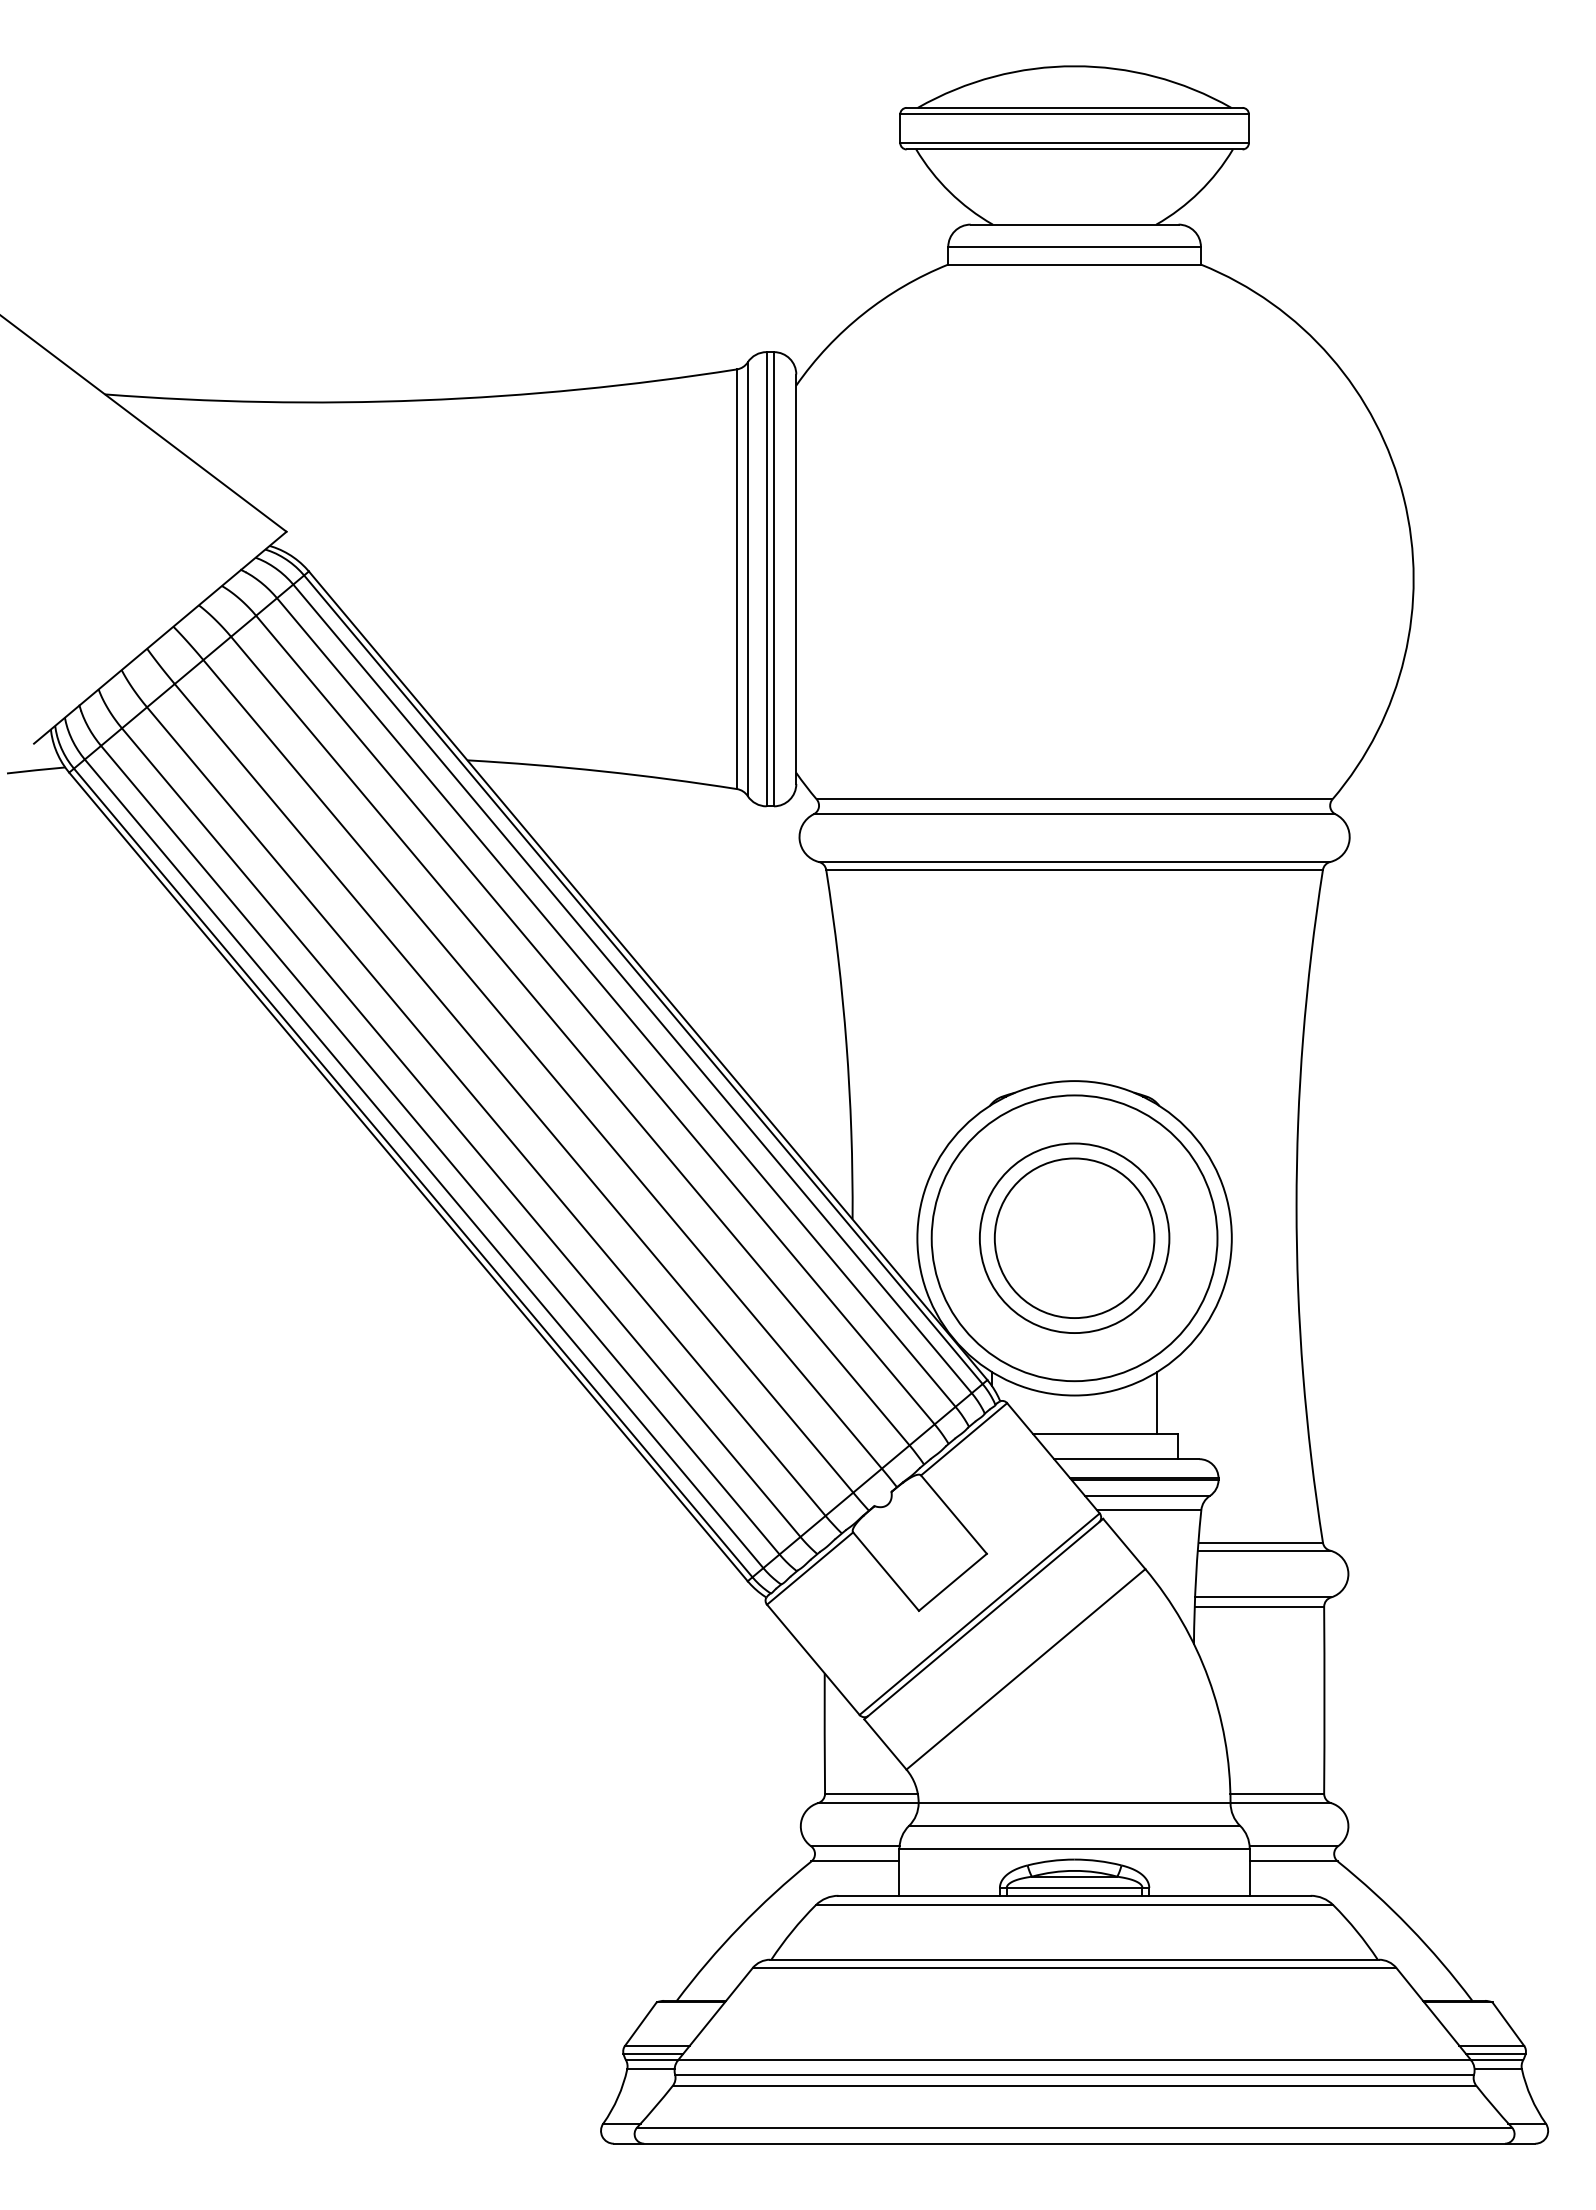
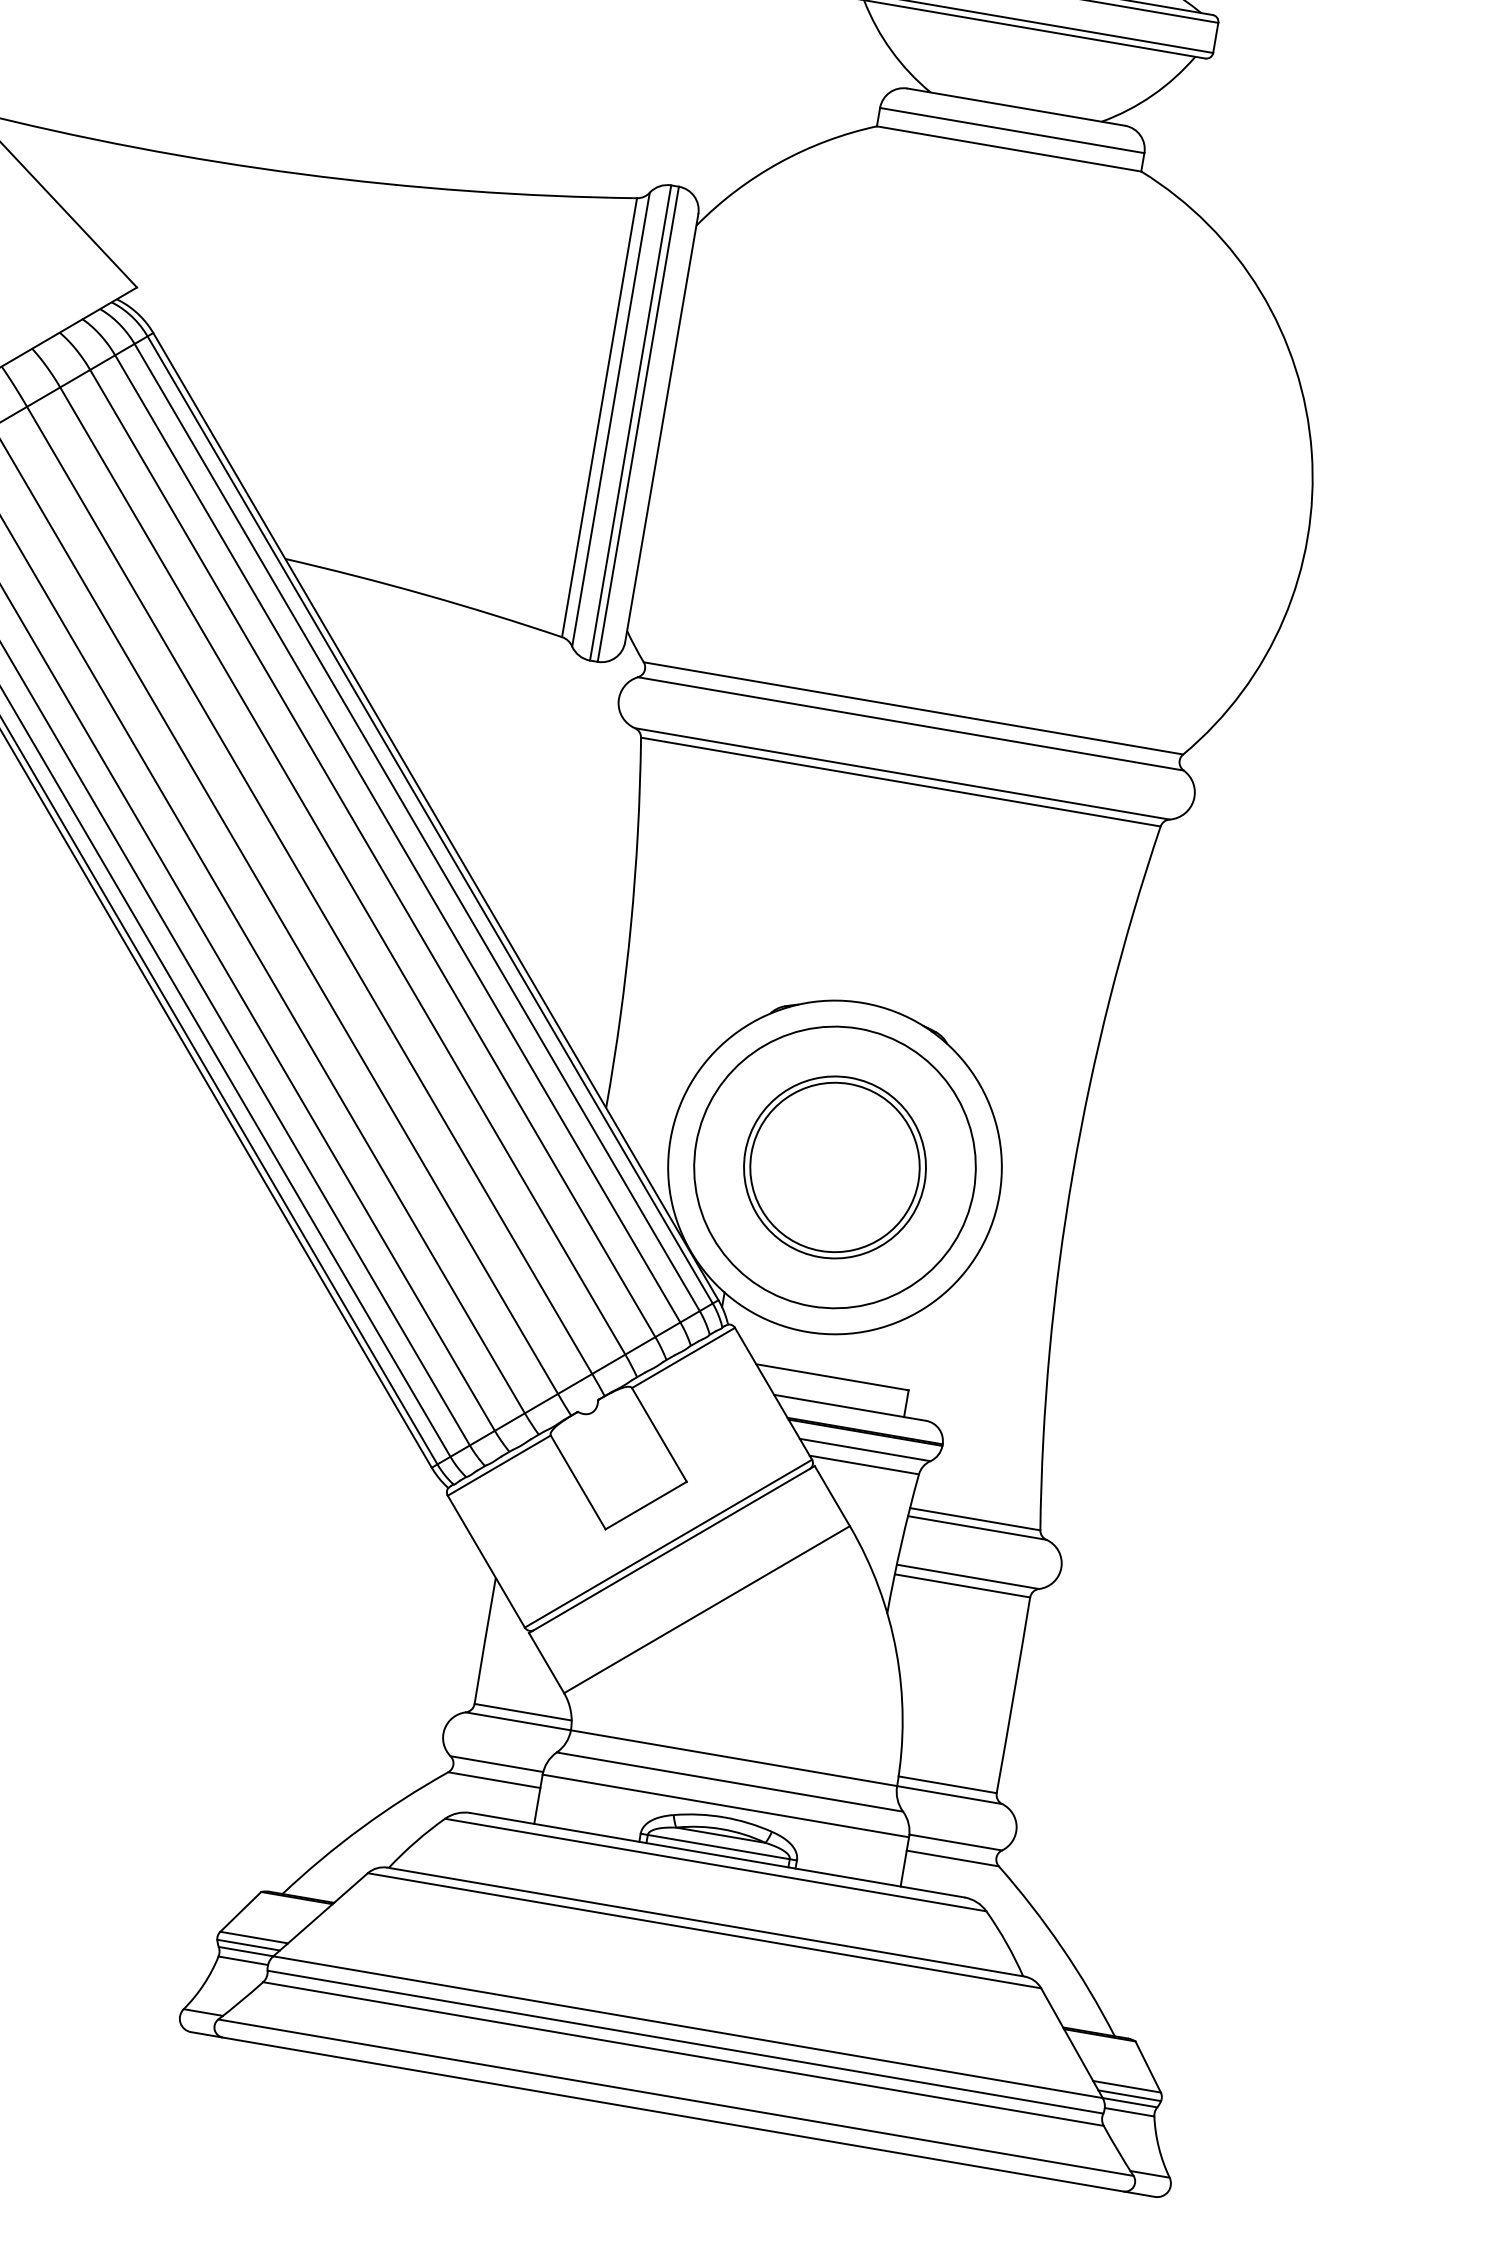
circle: (1074, 1238) -> (834, 1167), size x0.6
circle: (1074, 1238) -> (834, 1167), size x1.4
line: (1157, 1402) -> (892, 1354), removed

